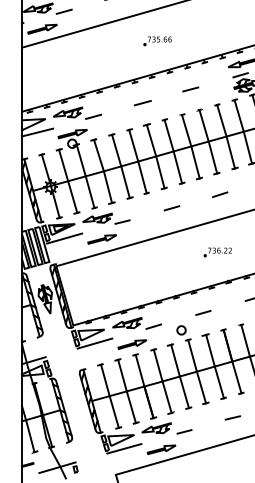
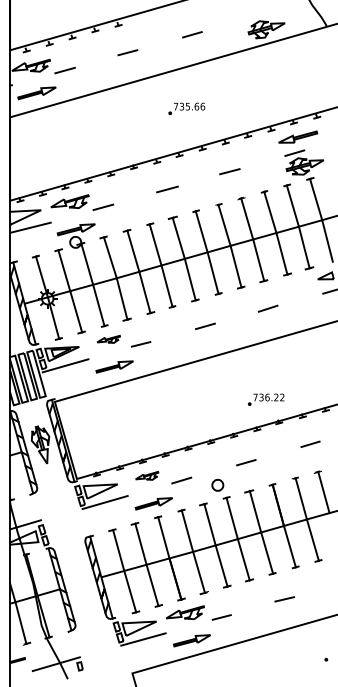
part: (97, 218) -> (108, 339), size x0.6
part: (218, 252) -> (266, 399), moved
part: (126, 322) -> (146, 475), size x0.6

